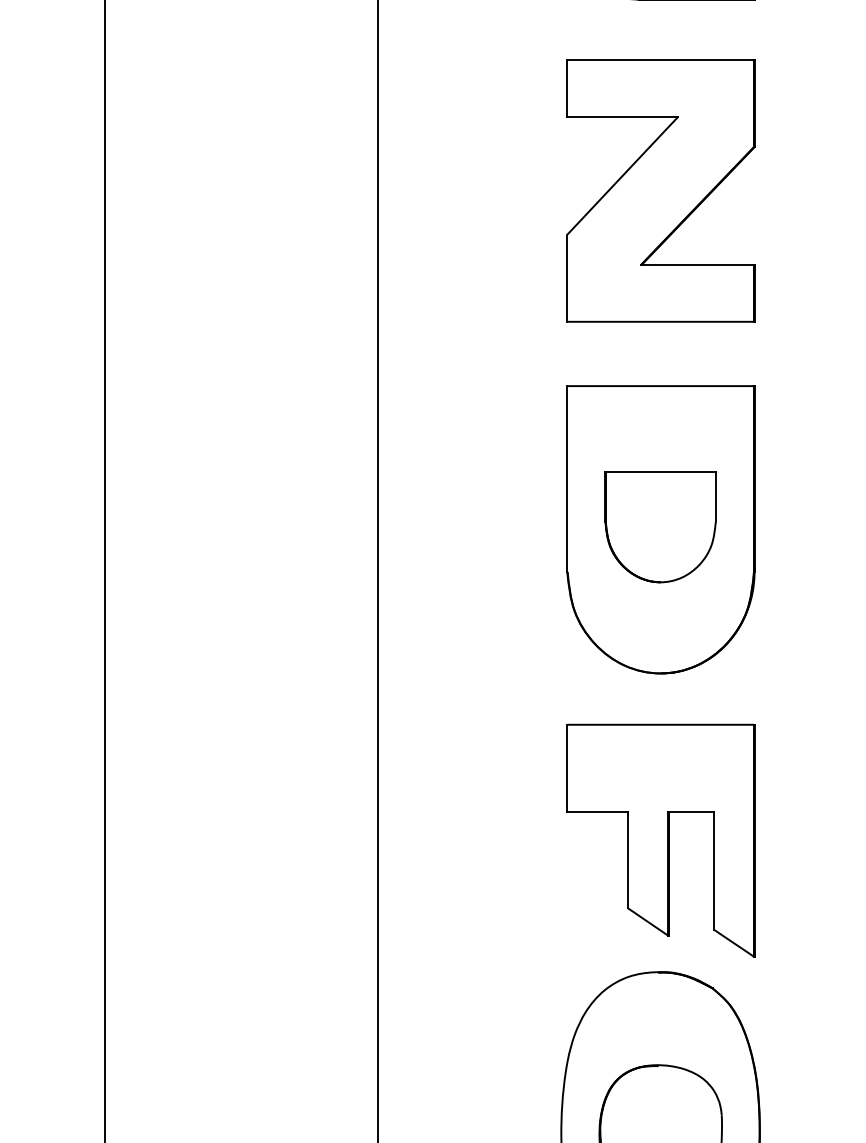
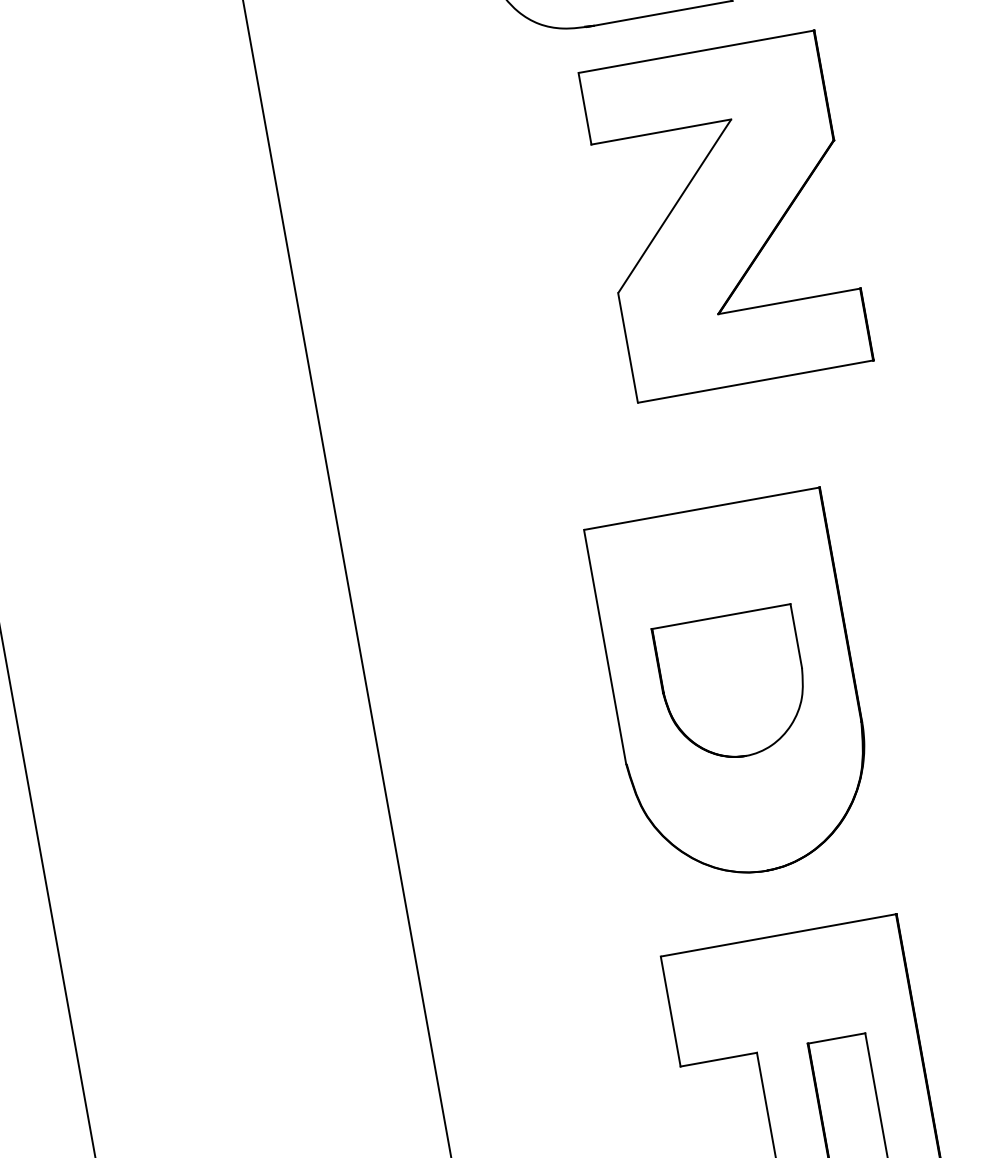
part: (660, 190) -> (725, 216), moved

